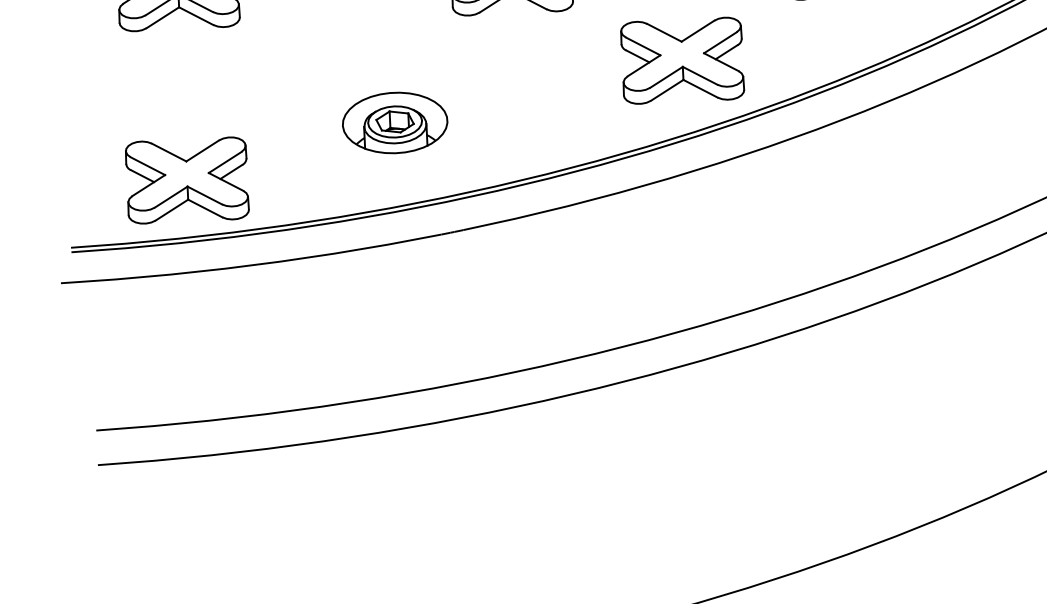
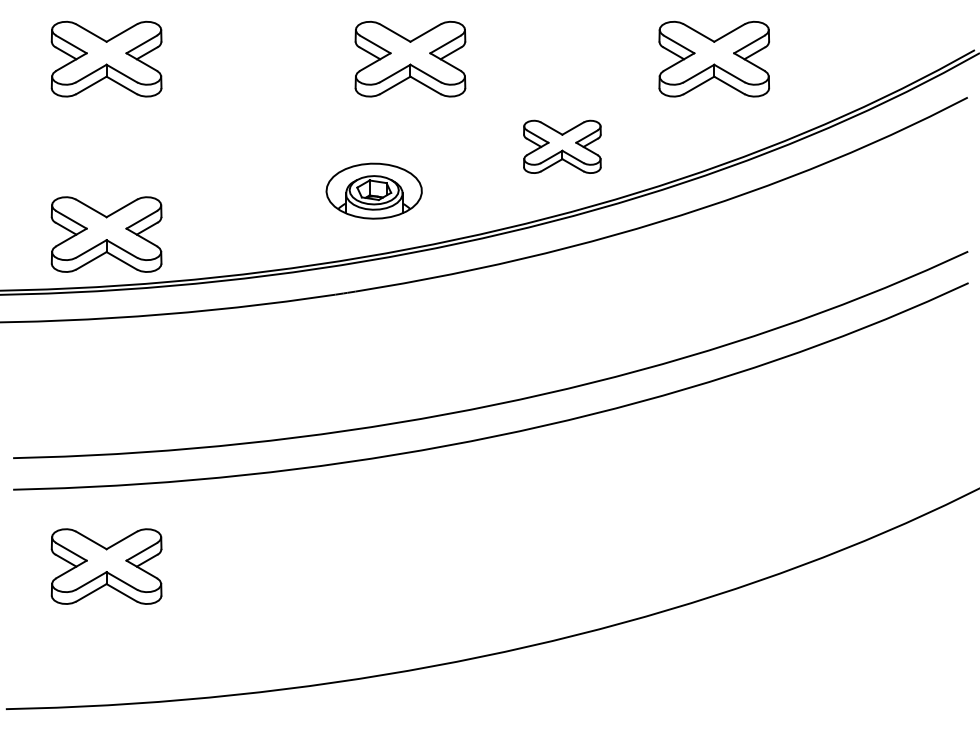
part: (682, 60) -> (562, 146), size x0.7
part: (394, 122) -> (373, 190), moved
part: (204, 544) -> (106, 566), added

